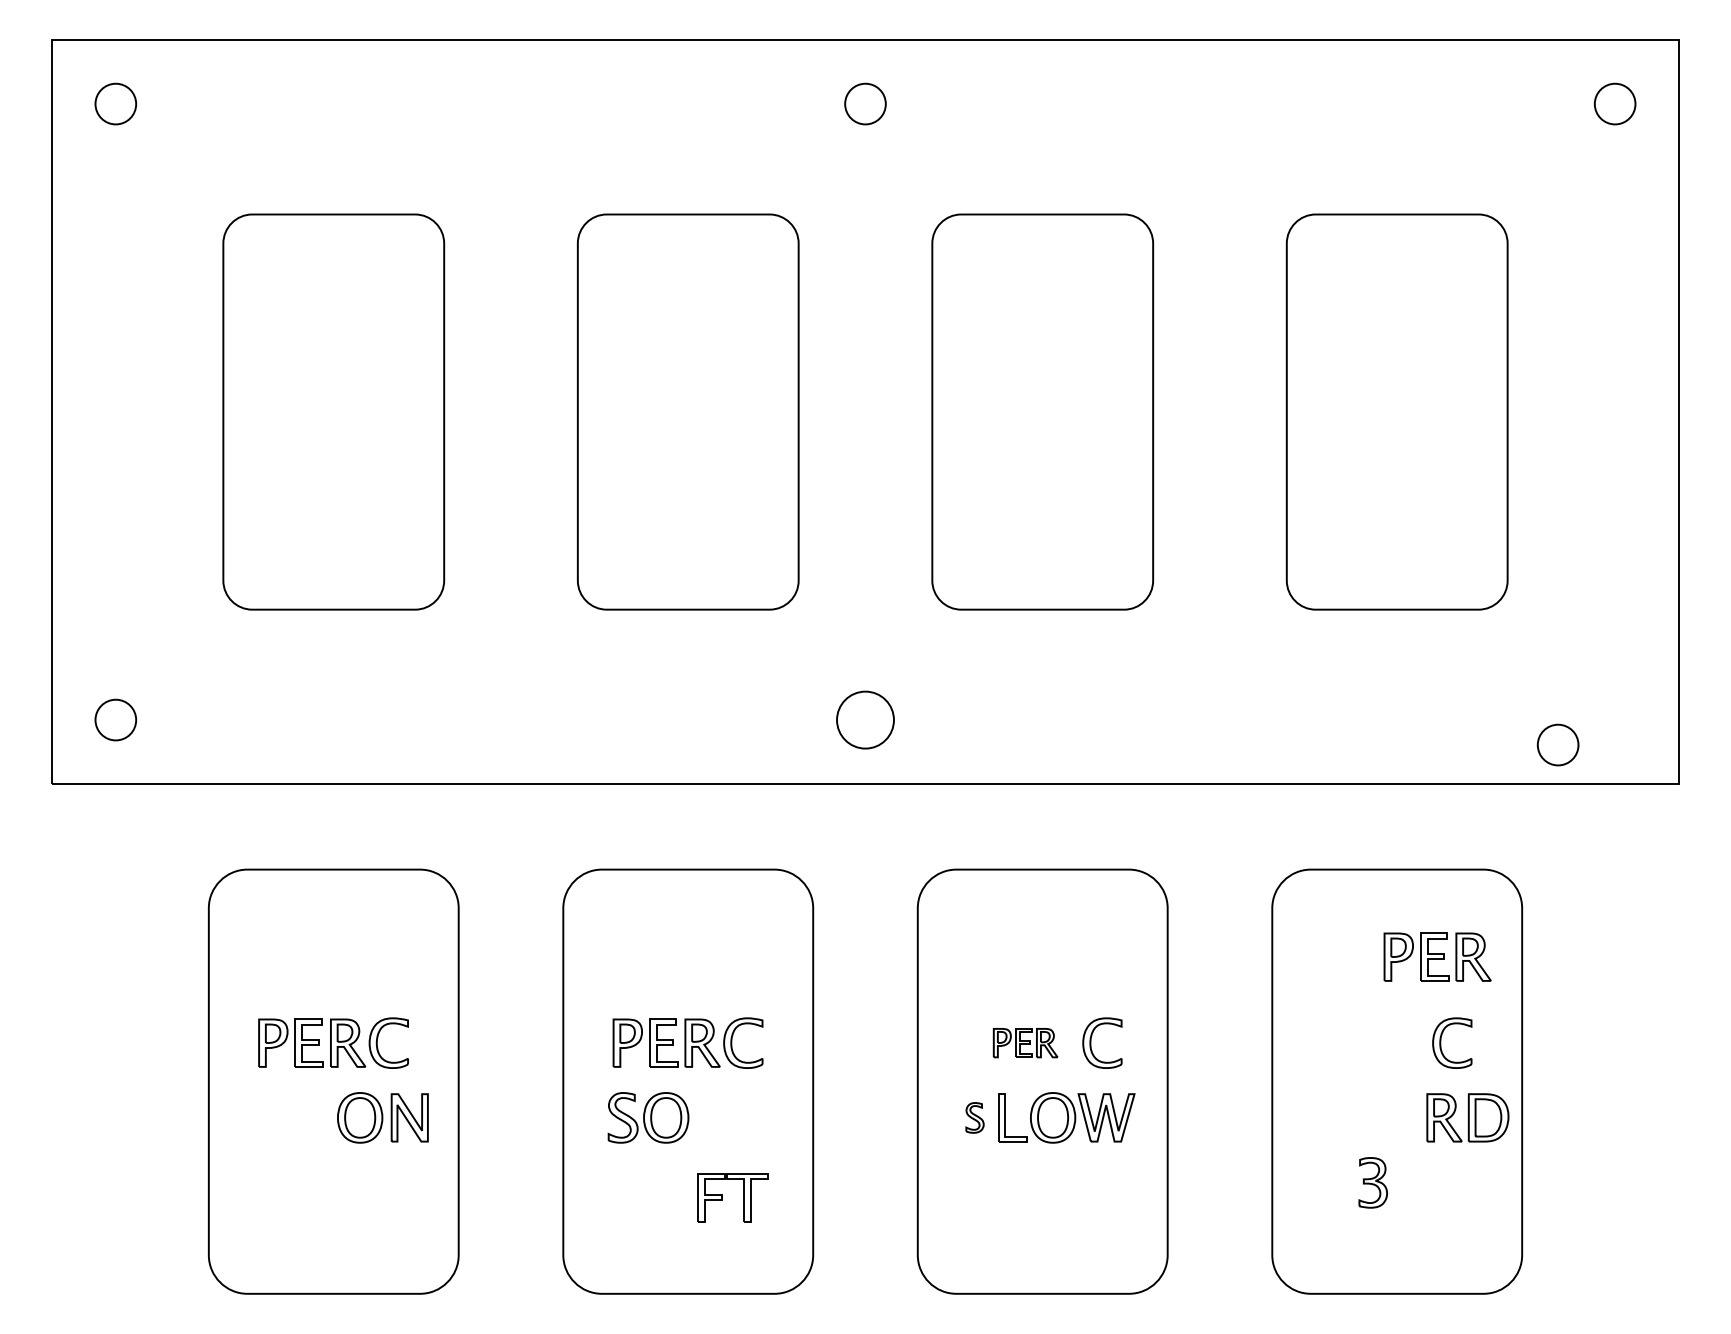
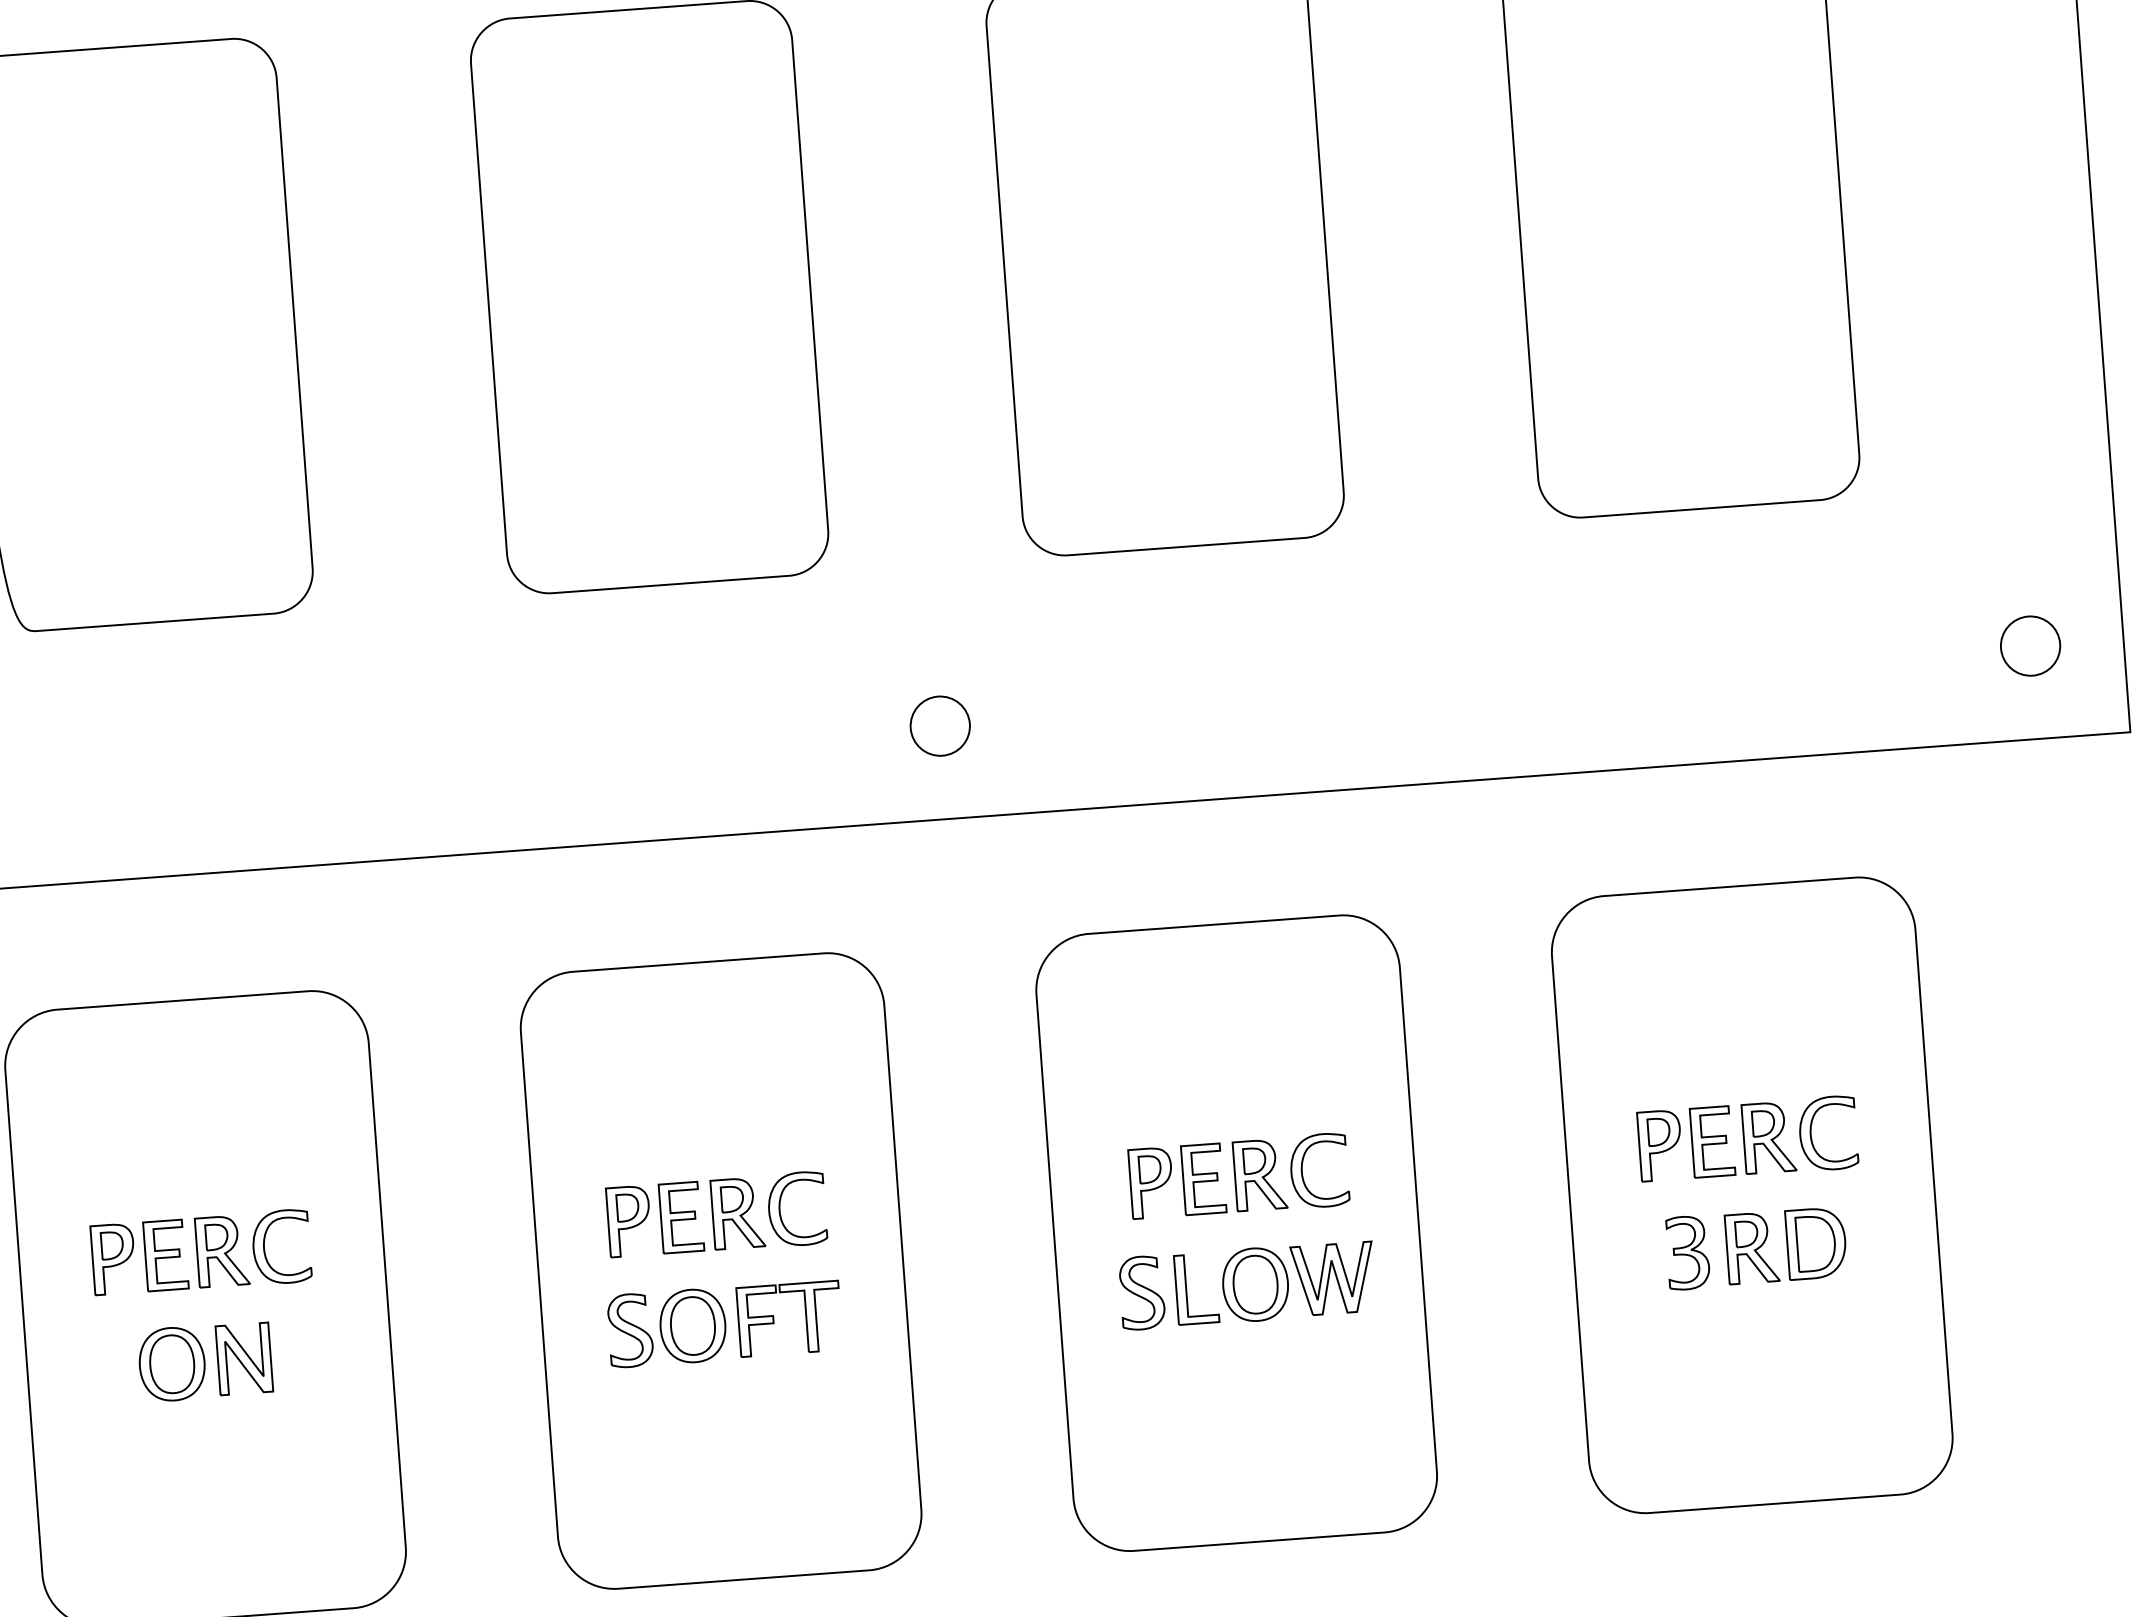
part: (865, 719) -> (940, 725), size x0.71
part: (1557, 744) -> (2029, 645), moved
part: (1437, 956) -> (1716, 1140), moved
part: (1025, 1042) -> (1207, 1178), size x1.67
part: (382, 1117) -> (204, 1361), moved
part: (974, 1117) -> (1141, 1292), size x1.67
part: (1467, 1117) -> (1785, 1245), moved
part: (1372, 1182) -> (1686, 1252), moved
part: (722, 1197) -> (774, 1319), moved

